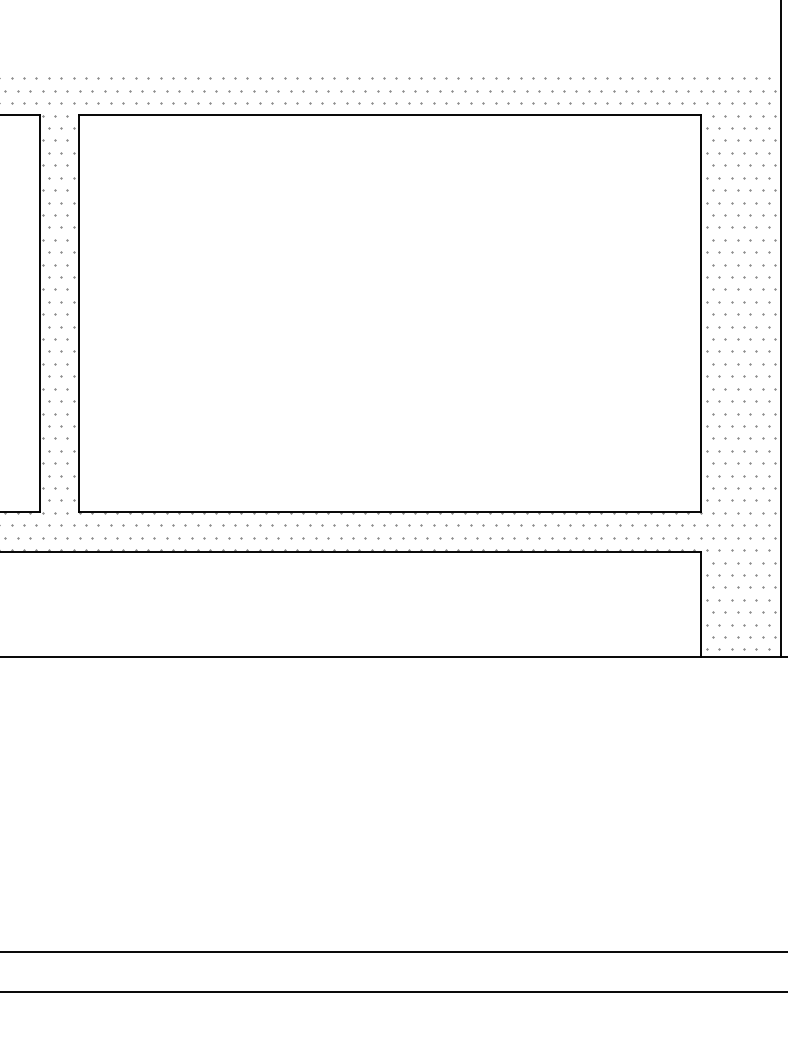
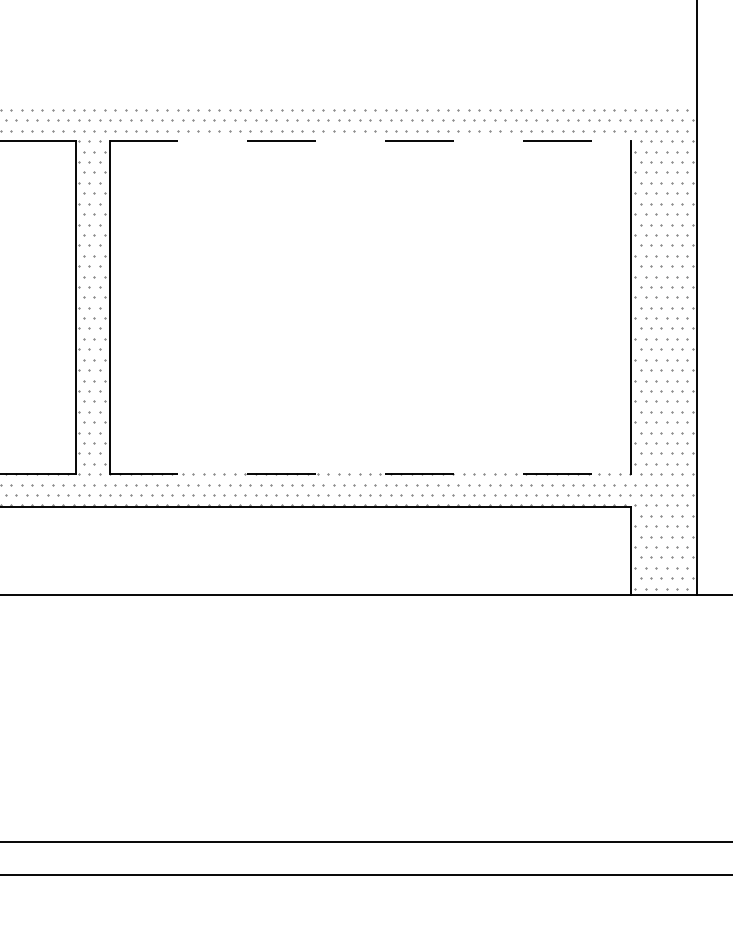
line: (390, 114) -> (370, 140), solid -> dashed
line: (390, 512) -> (370, 473), solid -> dashed

